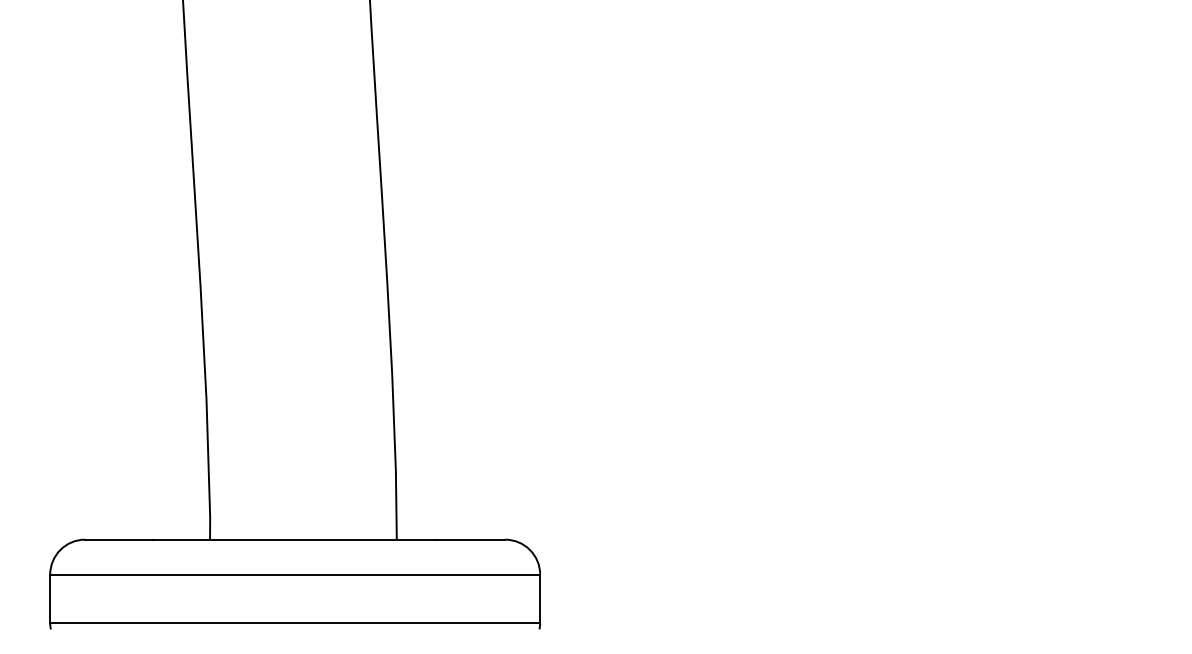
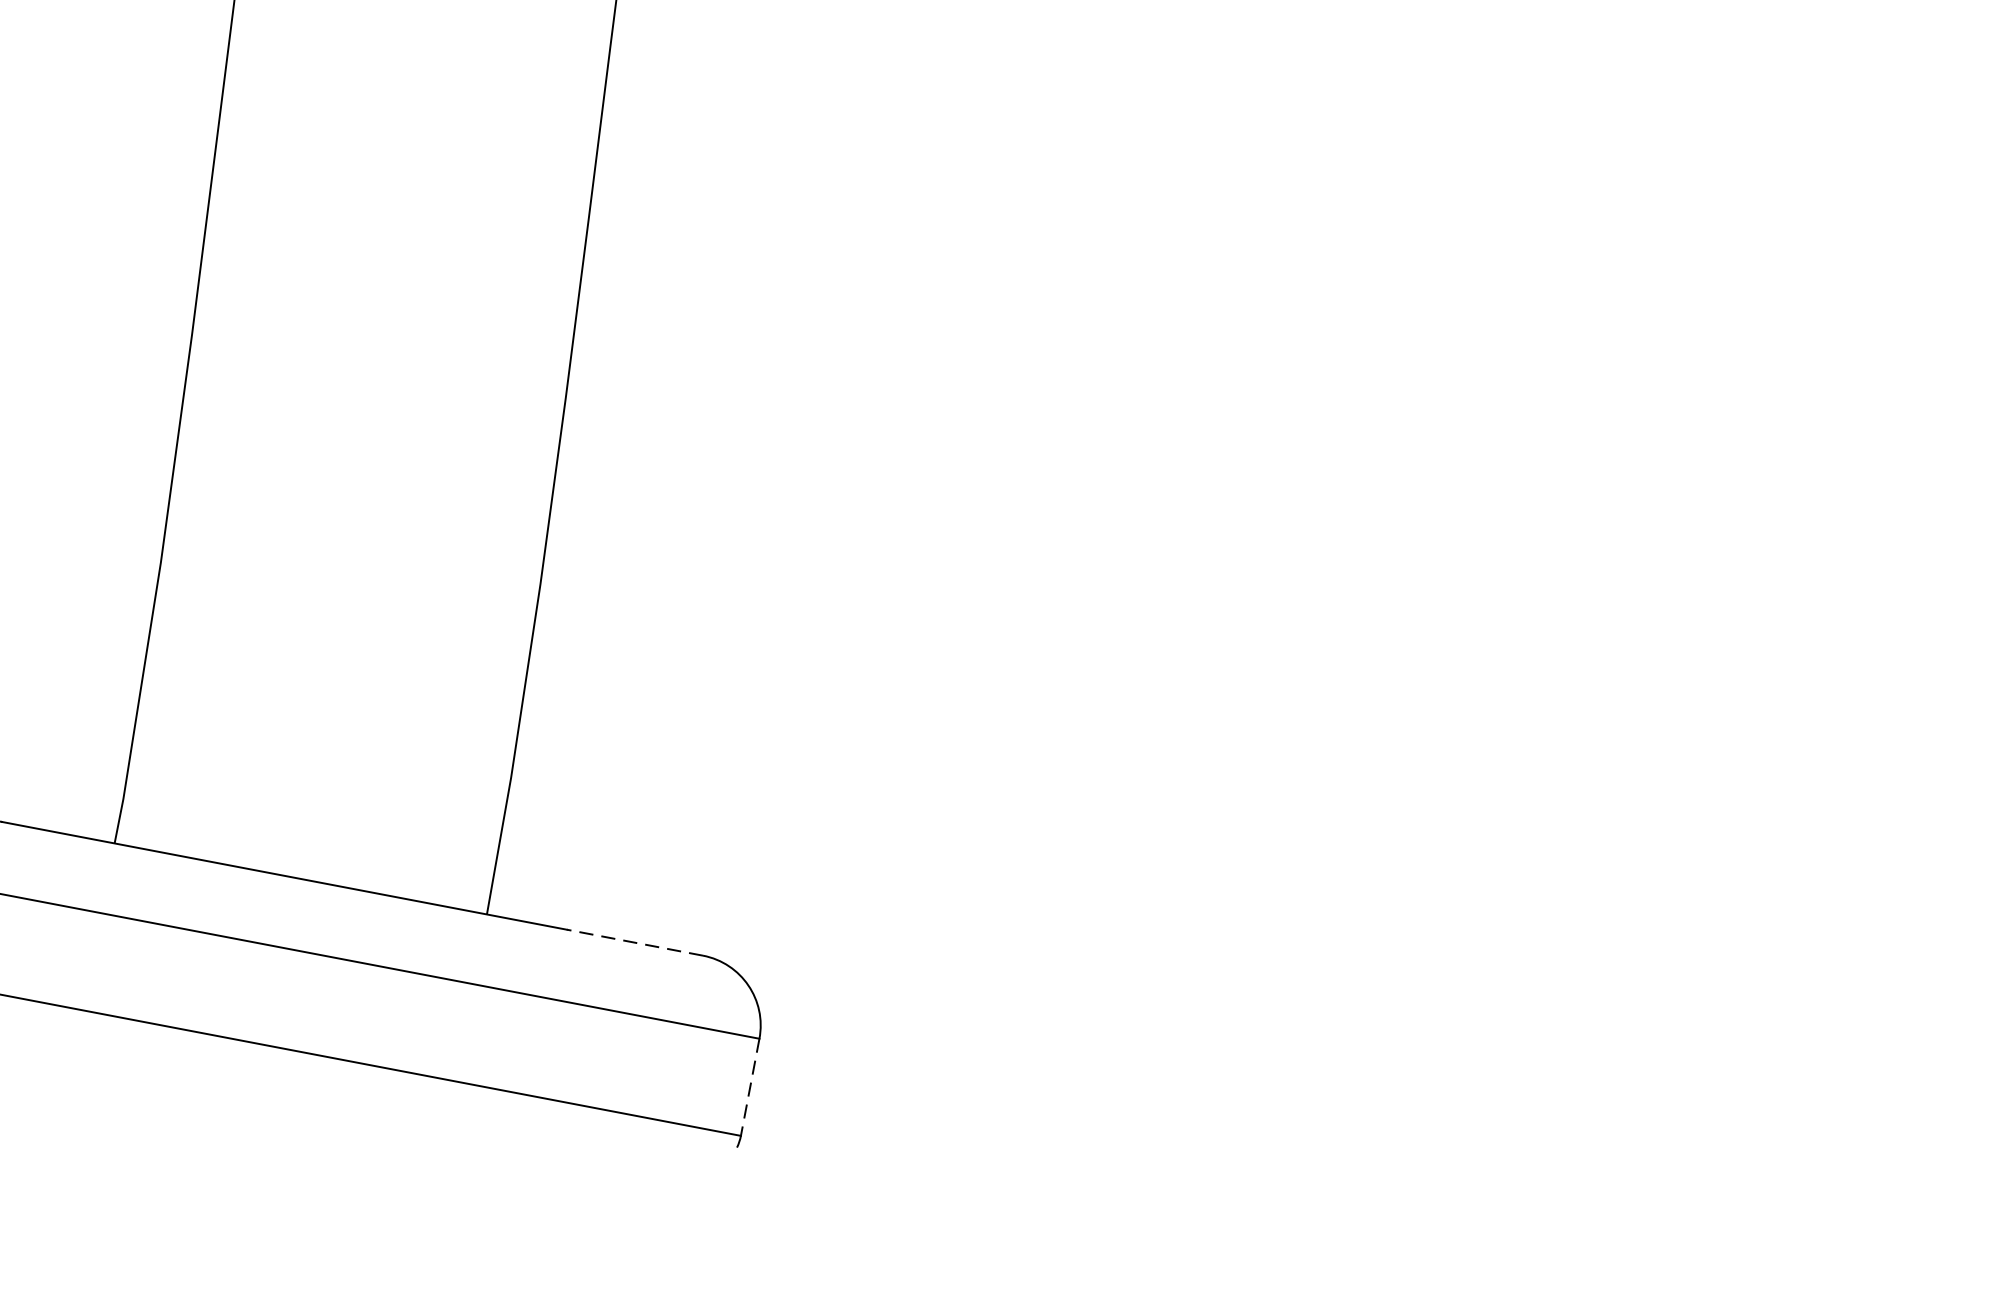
line: (470, 539) -> (633, 942), solid -> dashed
line: (540, 599) -> (750, 1088), solid -> dashed

